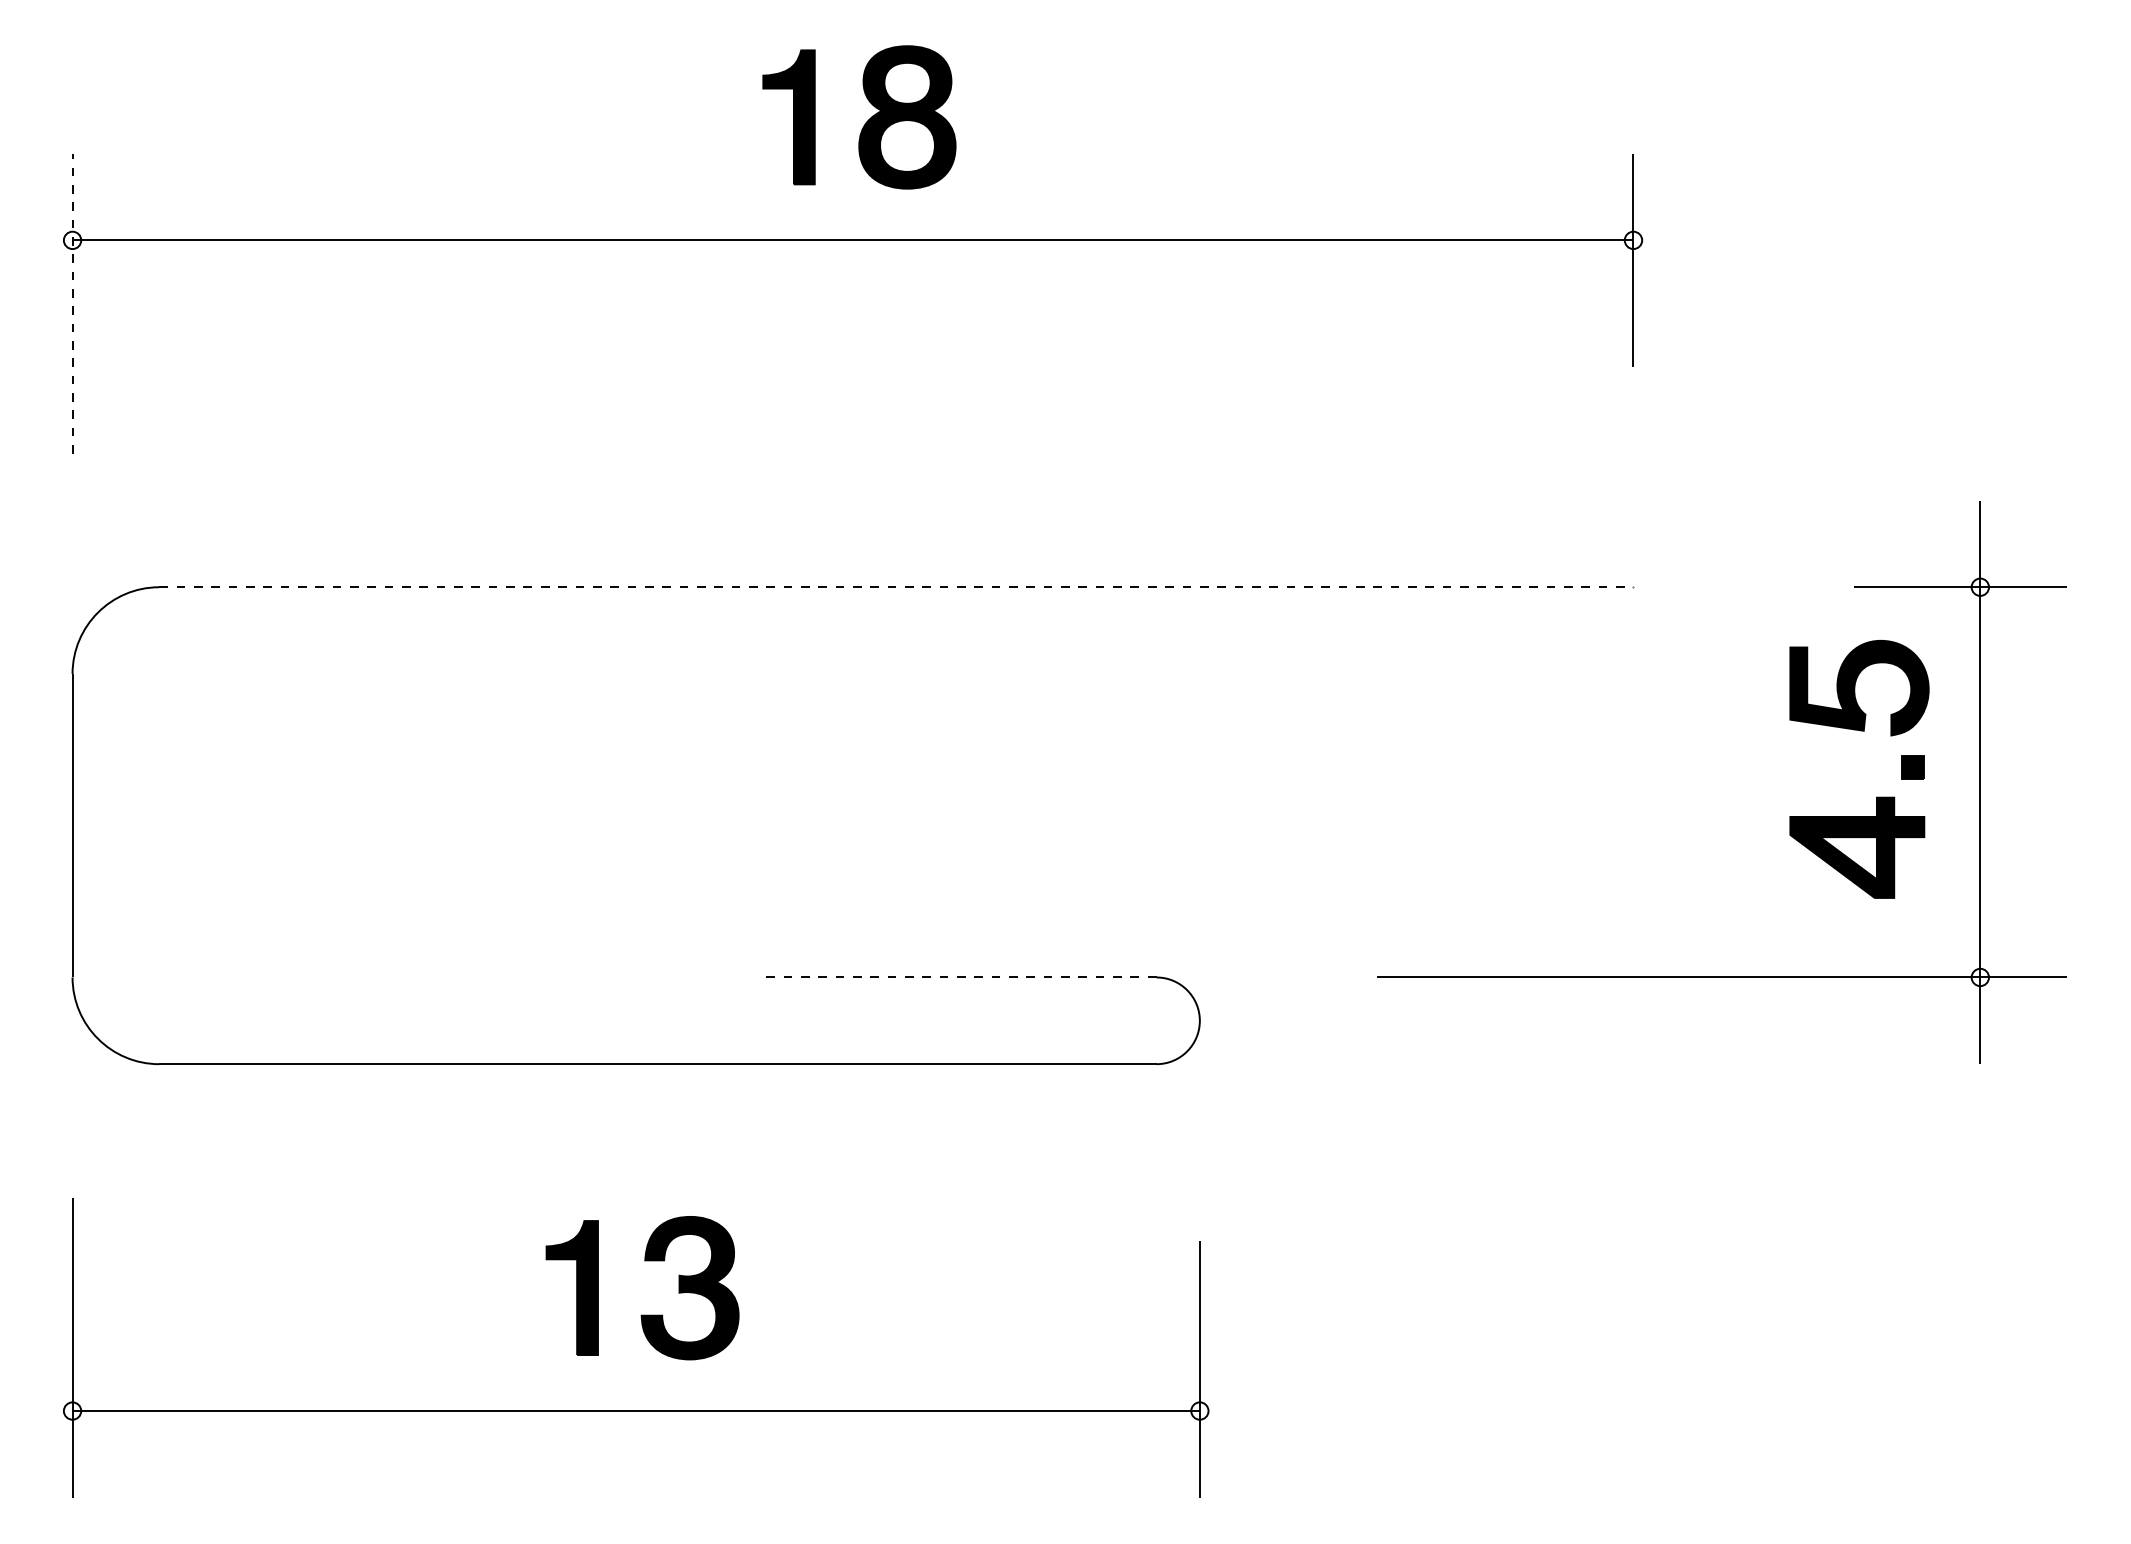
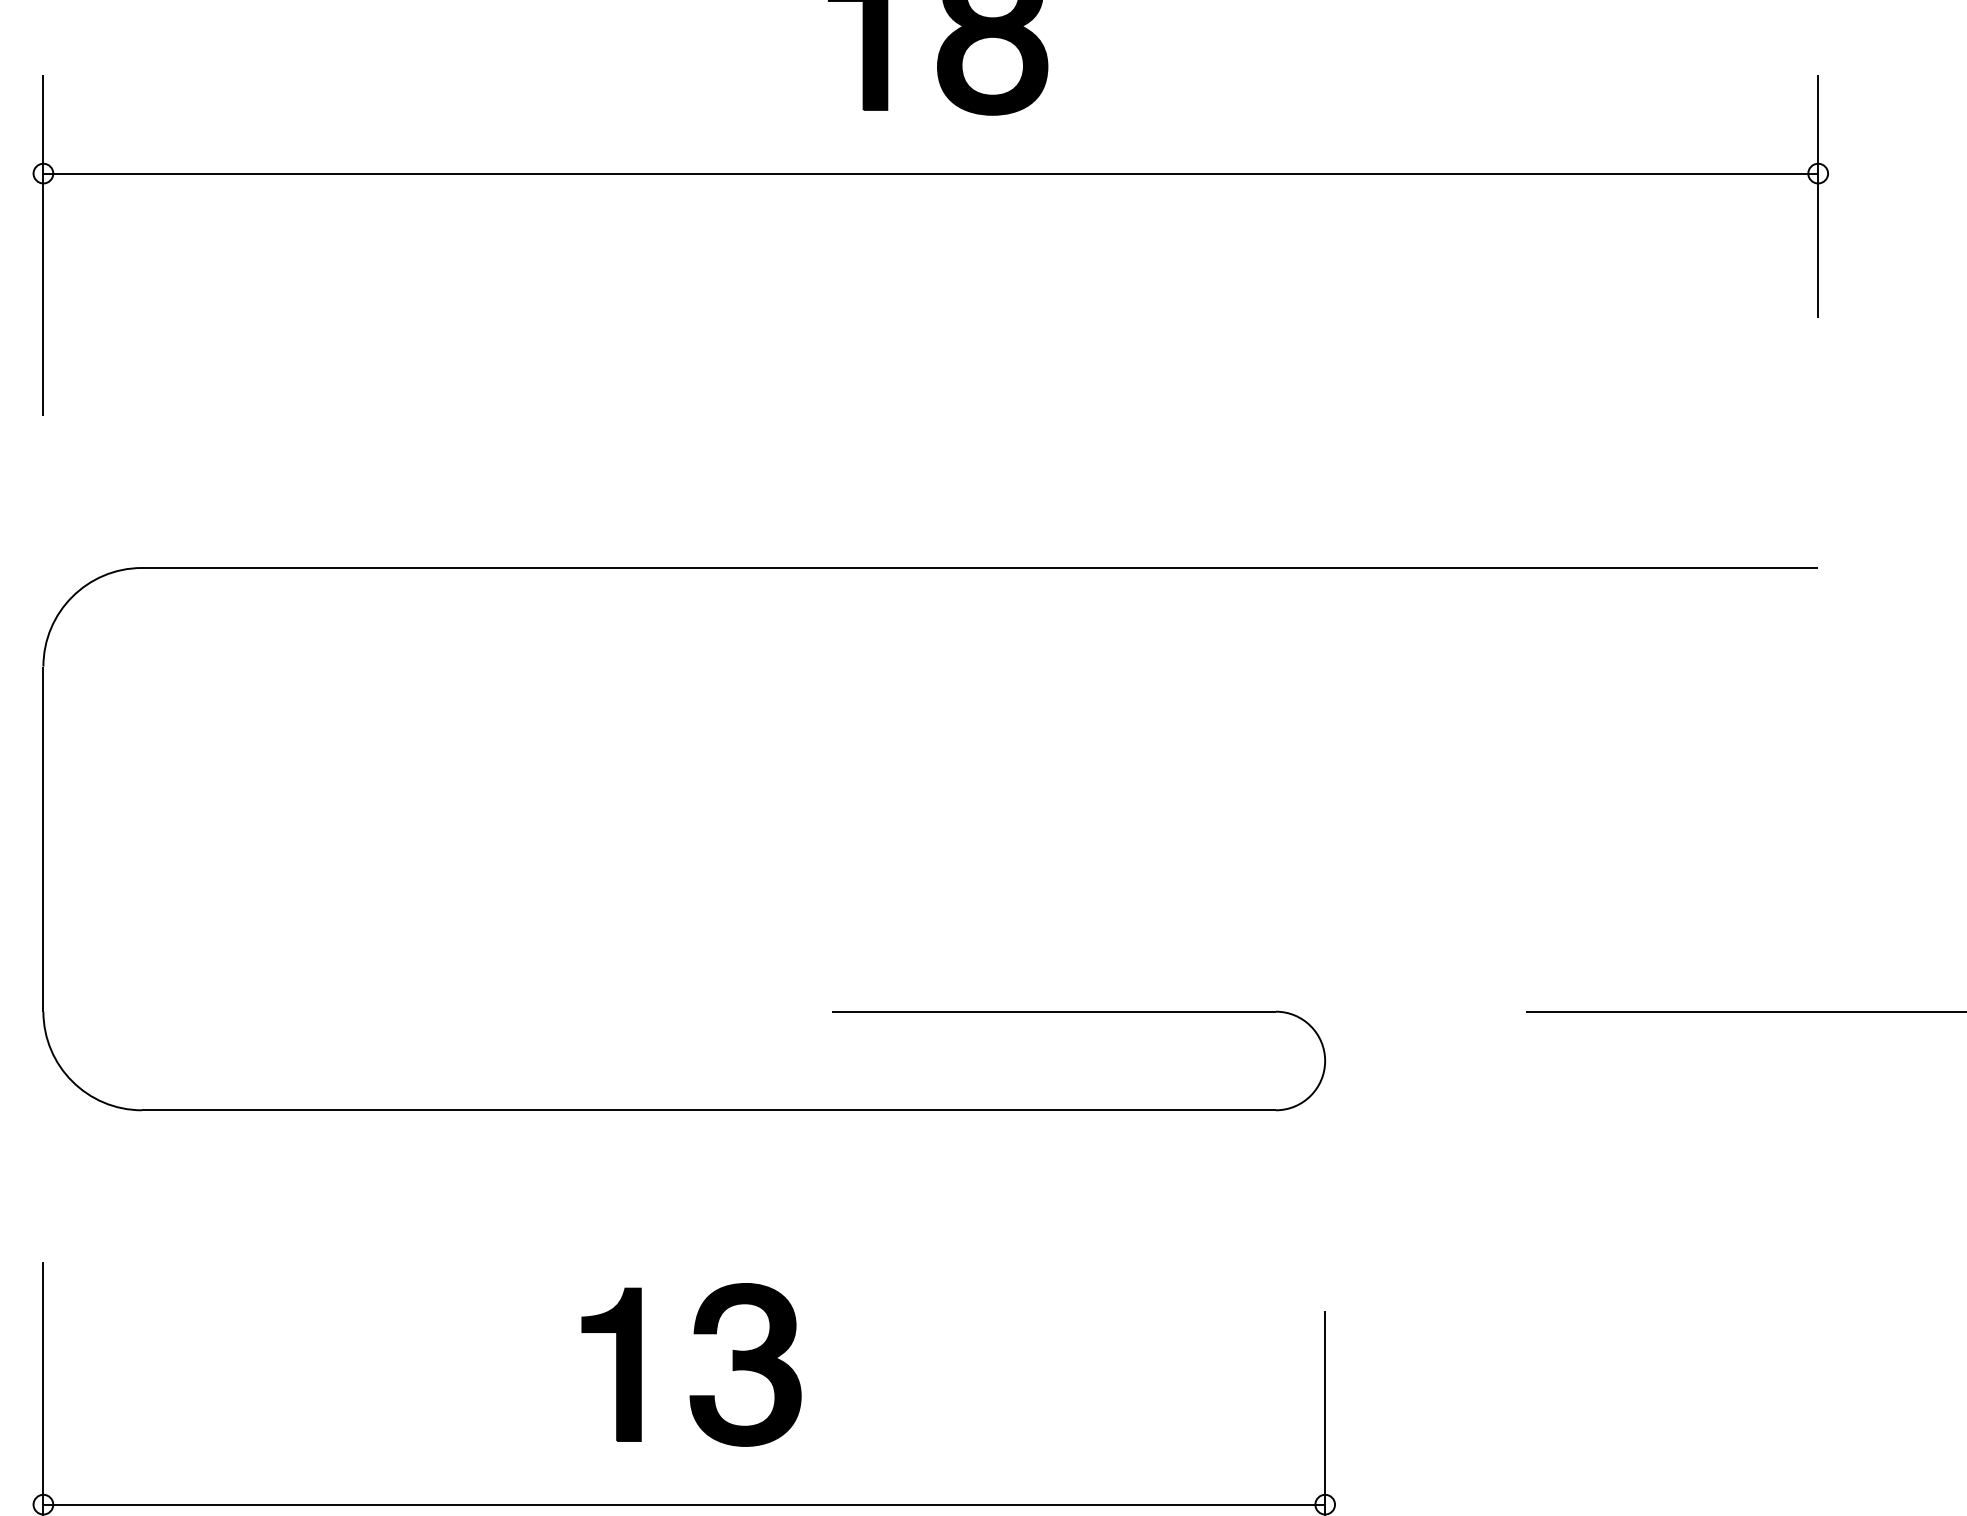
line: (72, 303) -> (43, 245), dashed -> solid
line: (896, 587) -> (980, 568), dashed -> solid
line: (961, 977) -> (1054, 1011), dashed -> solid

